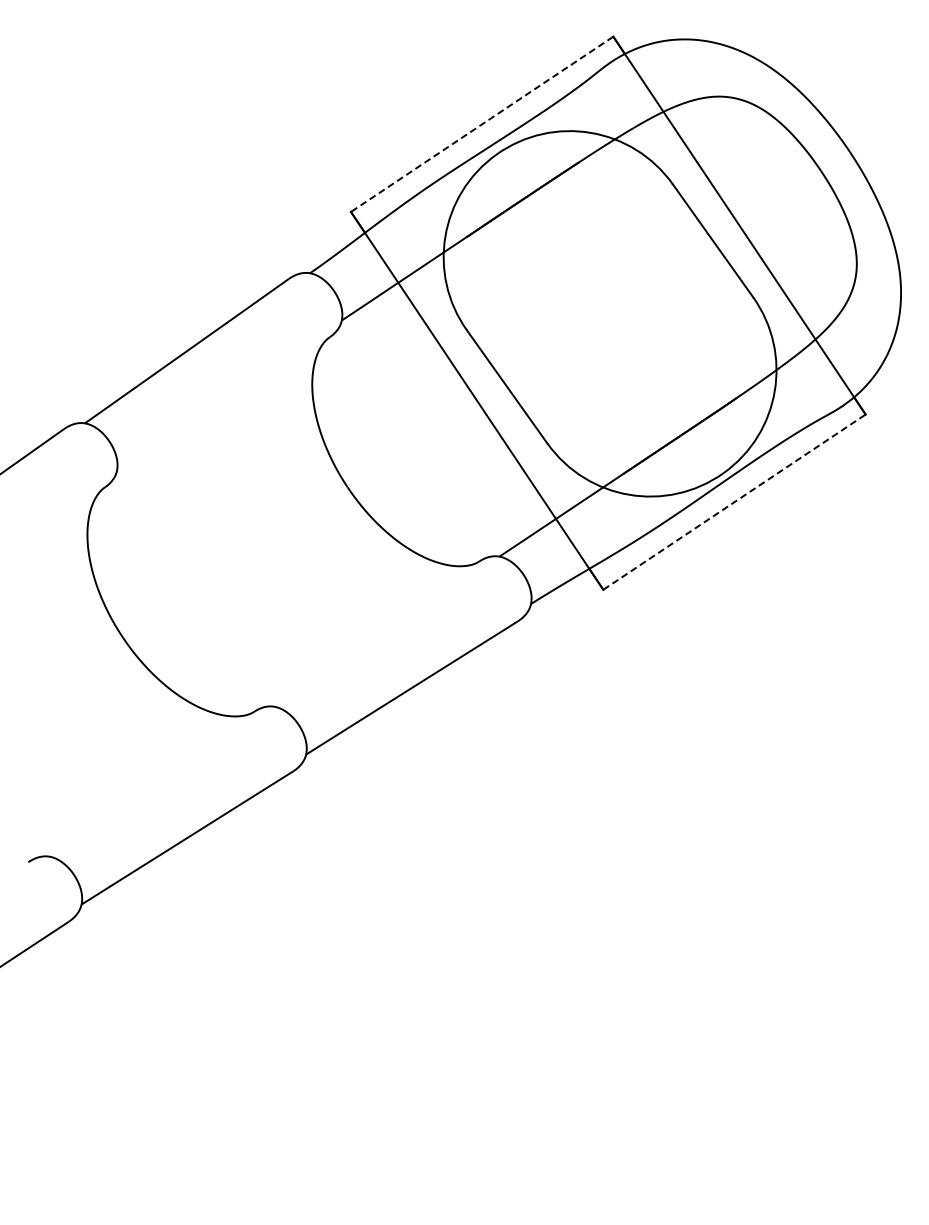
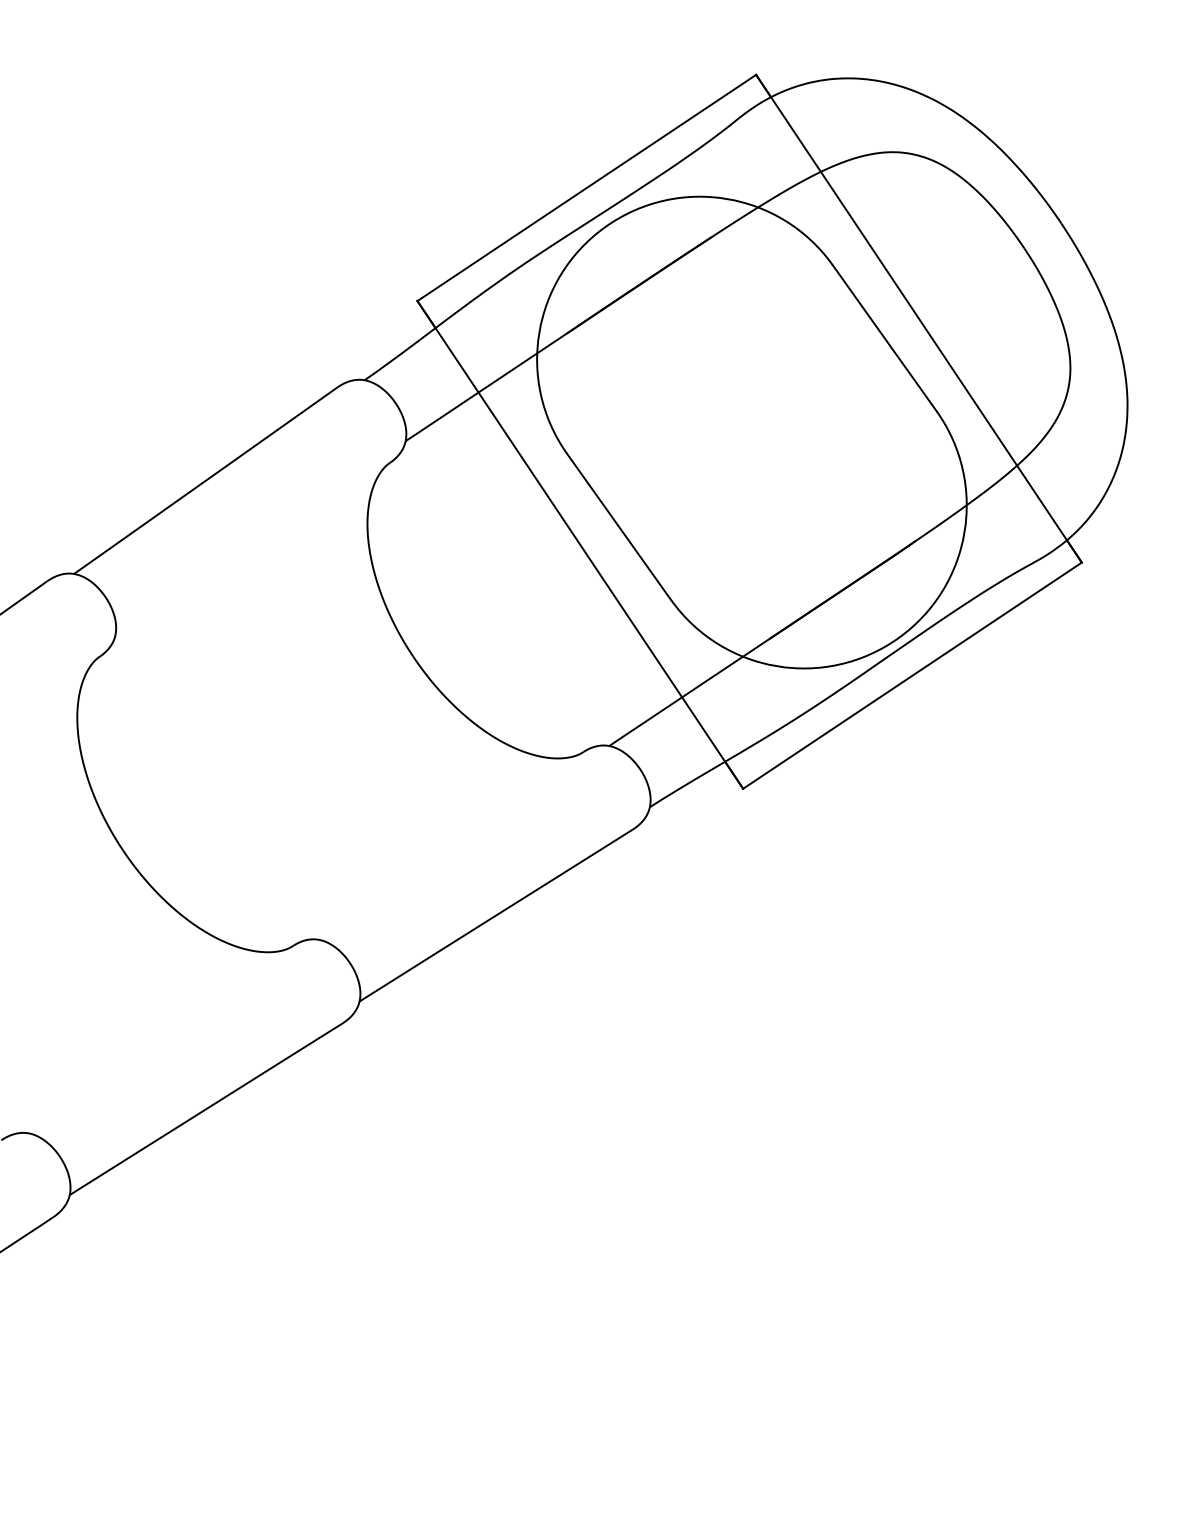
line: (482, 124) -> (587, 188), dashed -> solid
line: (734, 502) -> (912, 676), dashed -> solid

